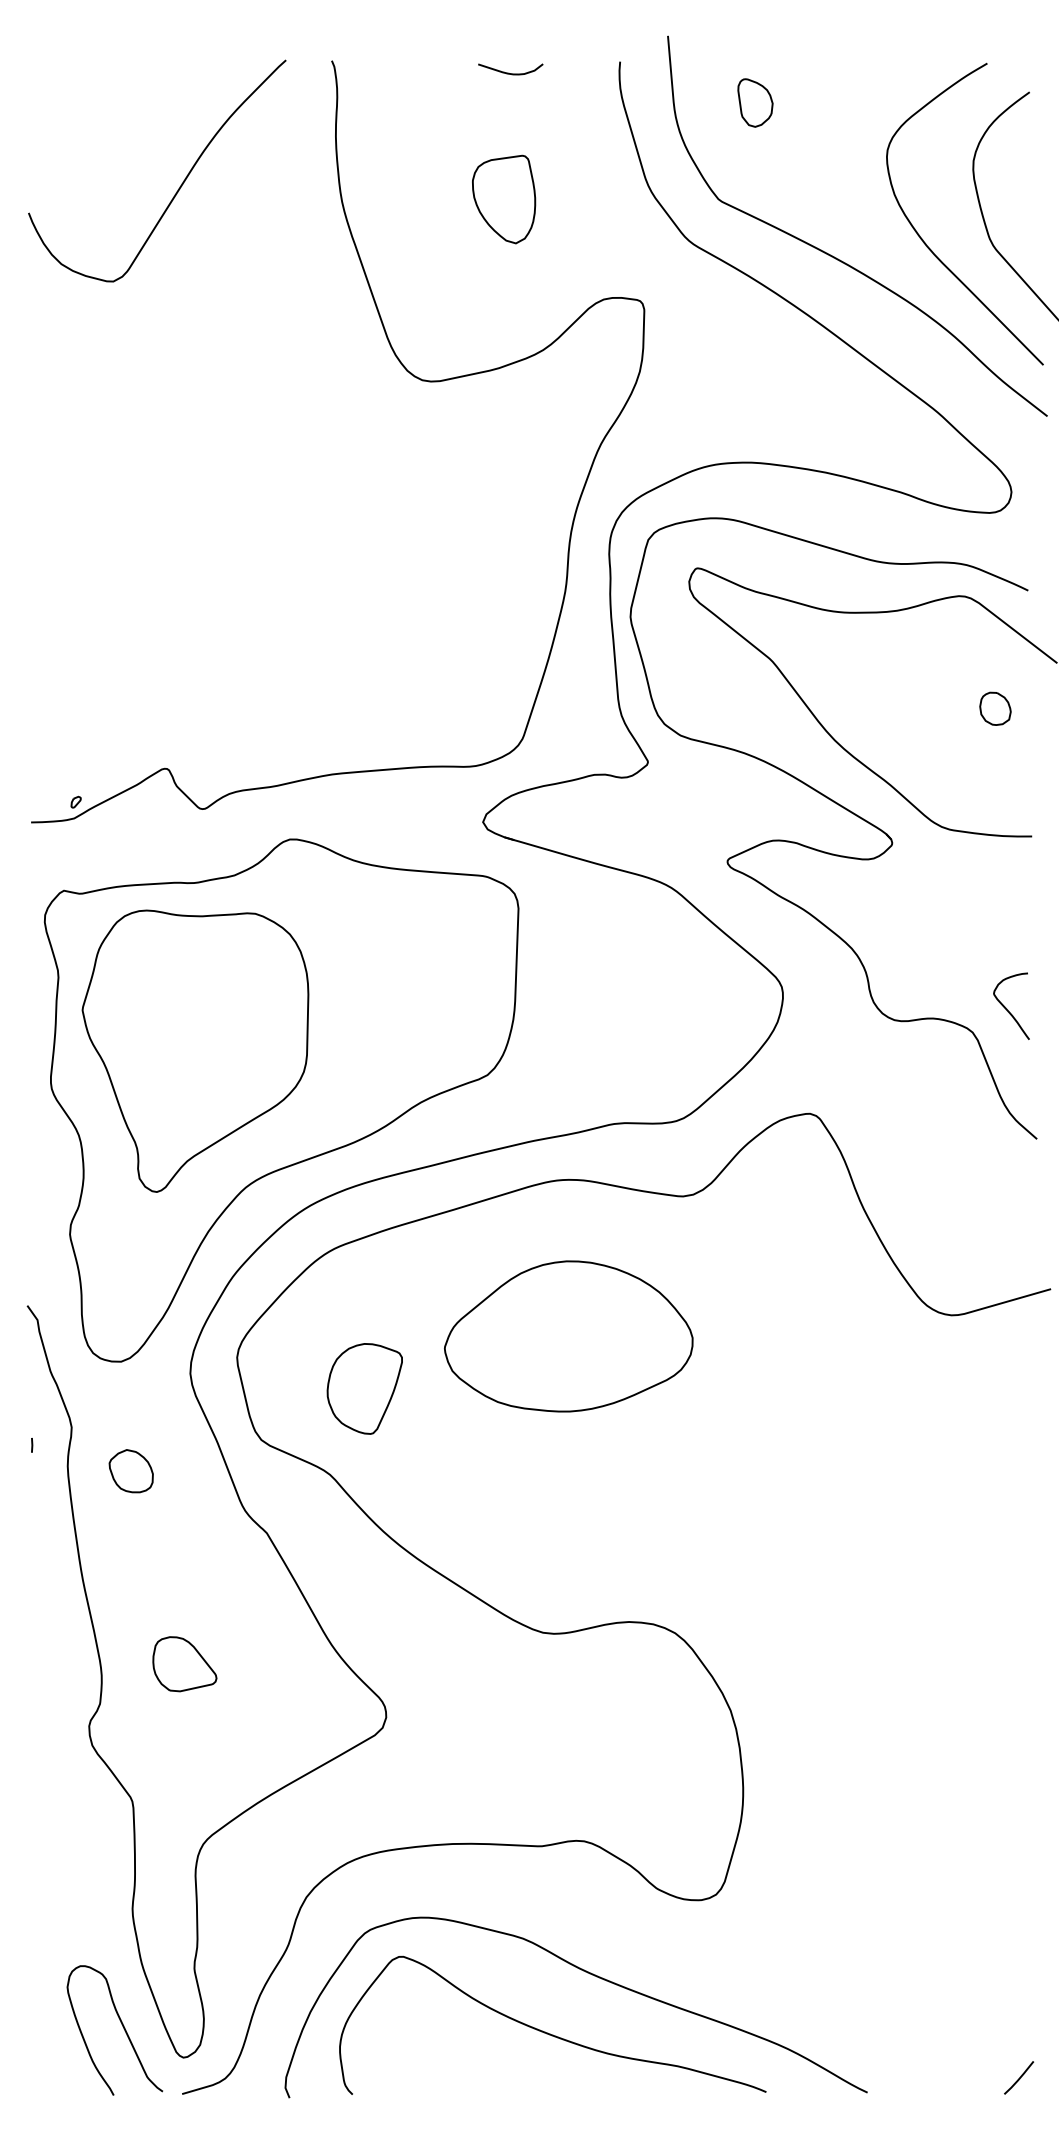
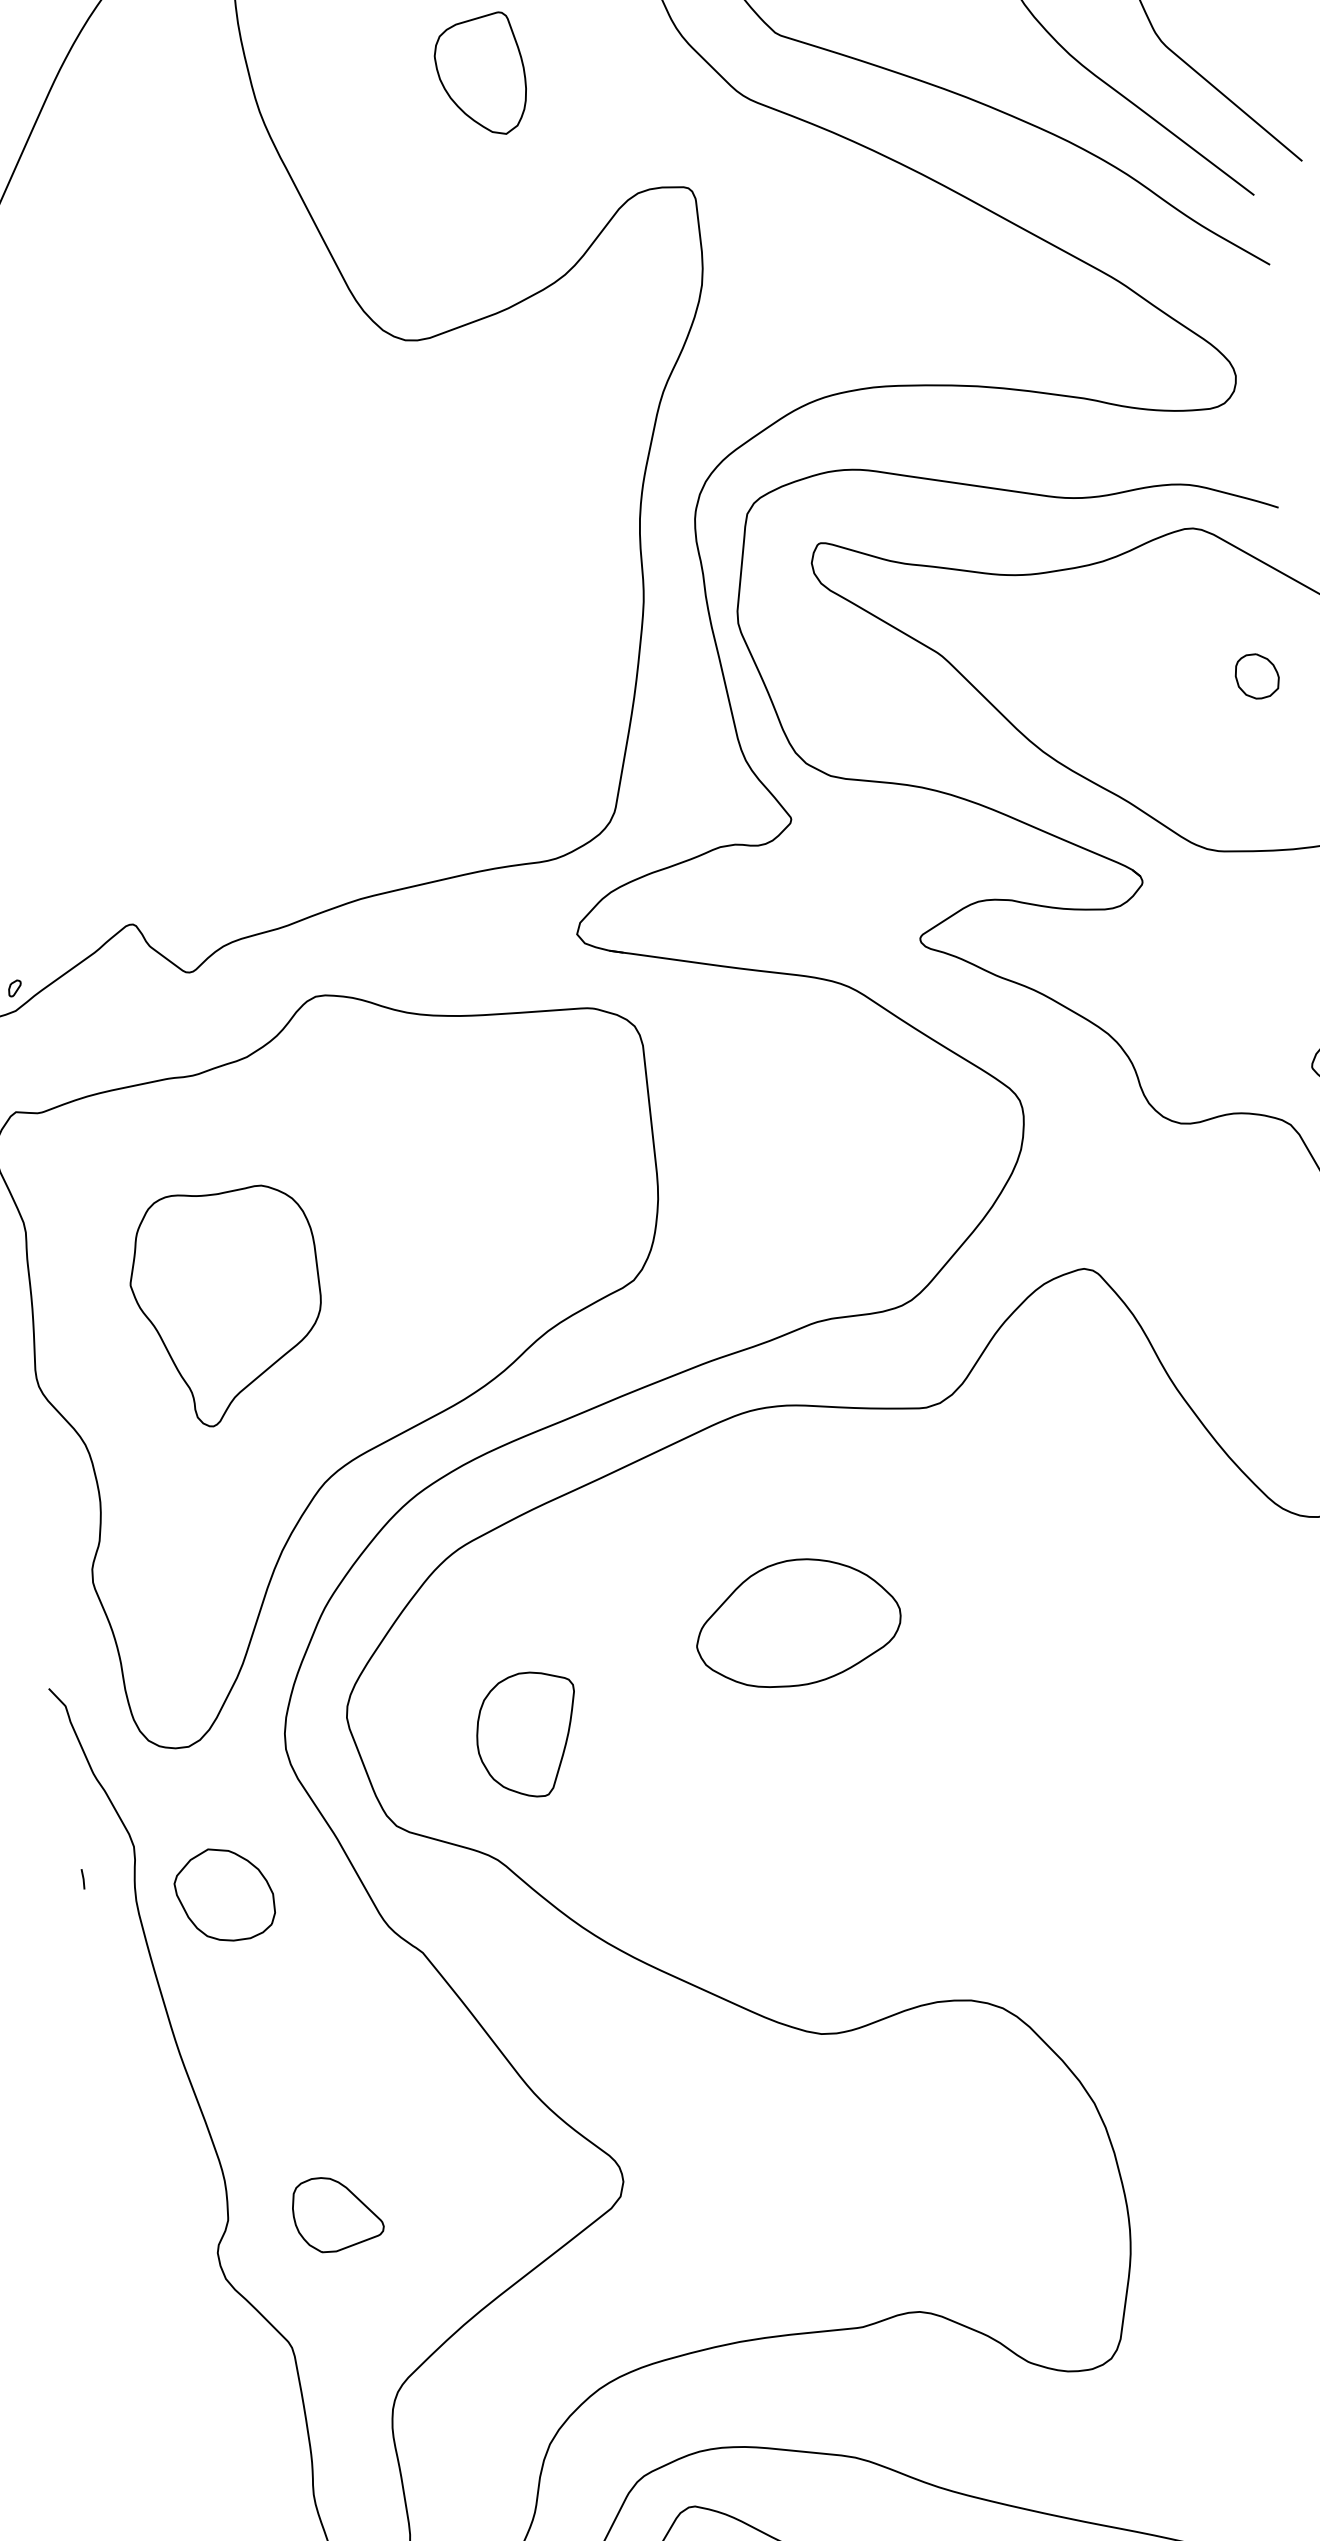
part: (195, 1050) -> (228, 1305), size x0.6
part: (568, 1336) -> (797, 1622), size x0.6
part: (130, 1471) -> (223, 1895), size x1.6
part: (184, 1664) -> (337, 2213), moved

